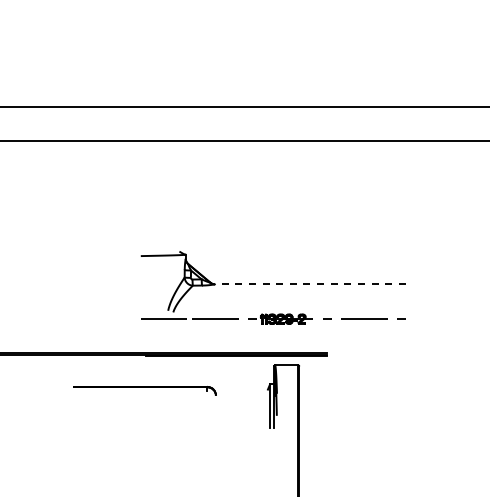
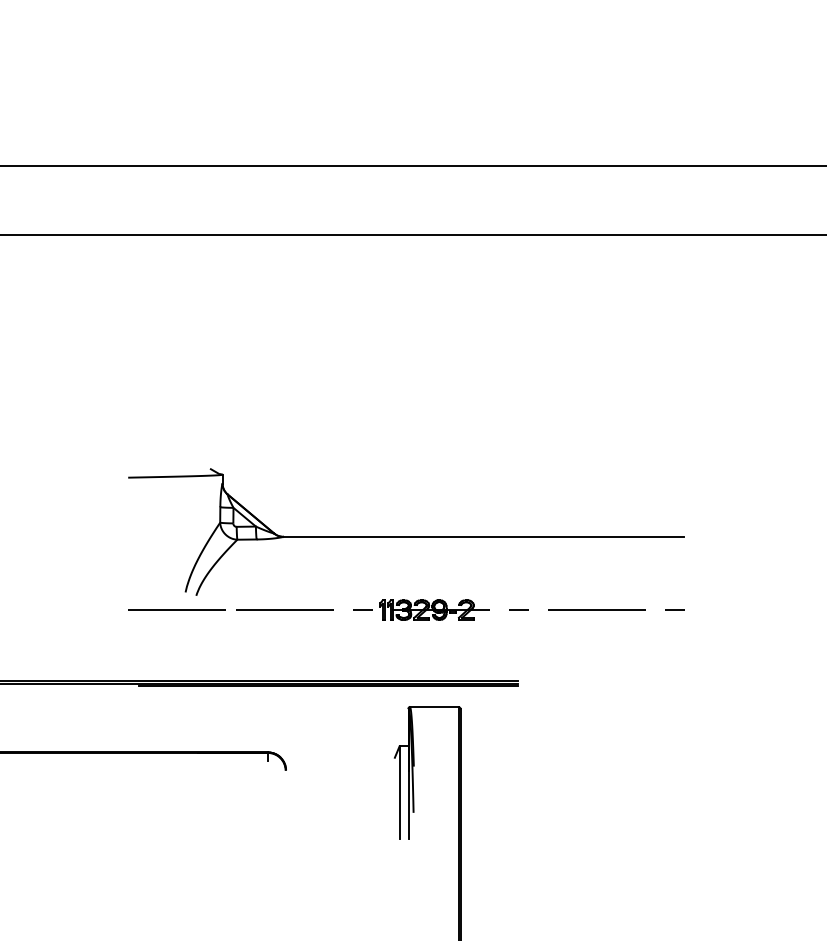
line: (310, 284) -> (484, 537), dashed -> solid

